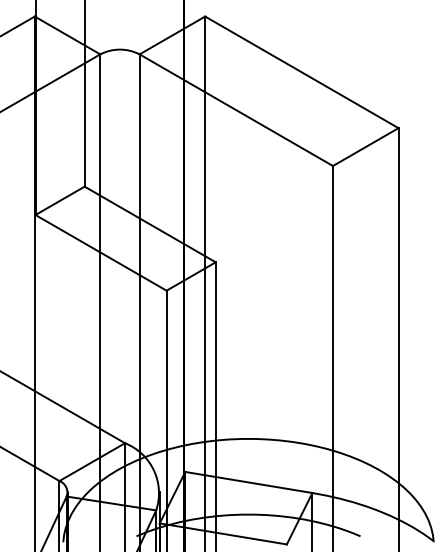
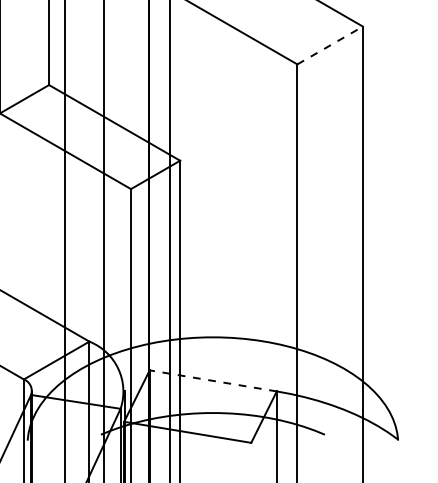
line: (365, 147) -> (329, 45), solid -> dashed
line: (248, 482) -> (212, 380), solid -> dashed

